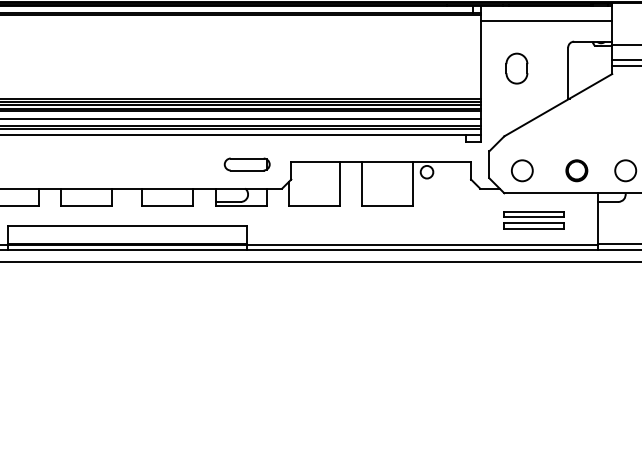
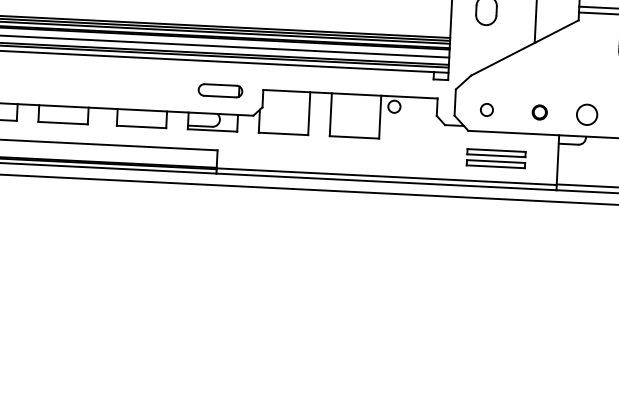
circle: (522, 170) -> (487, 109), size x0.6
part: (576, 170) -> (539, 112), size x0.7

